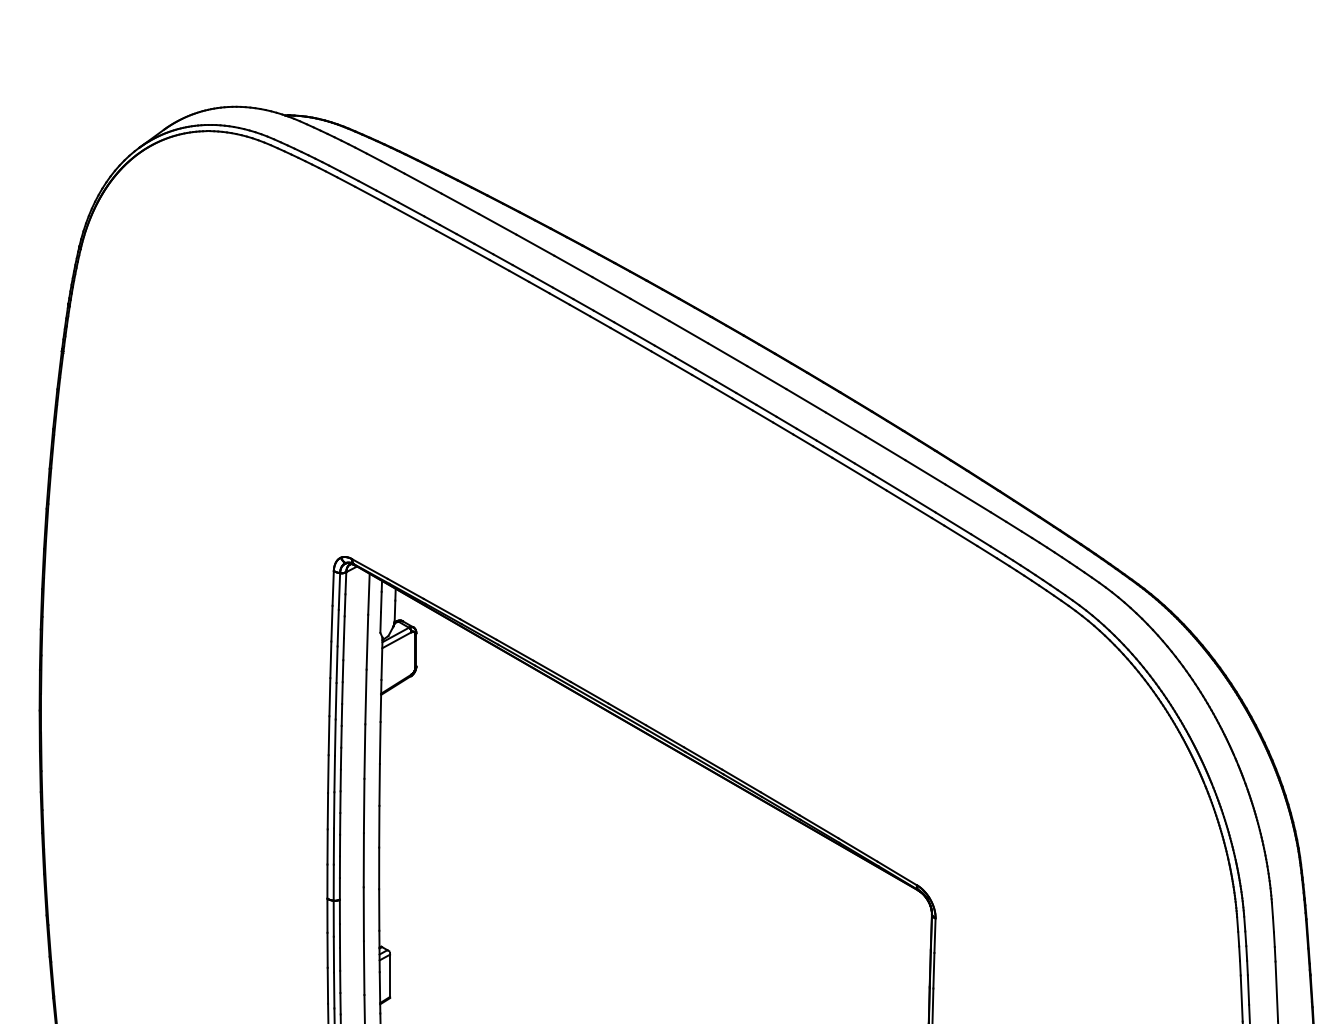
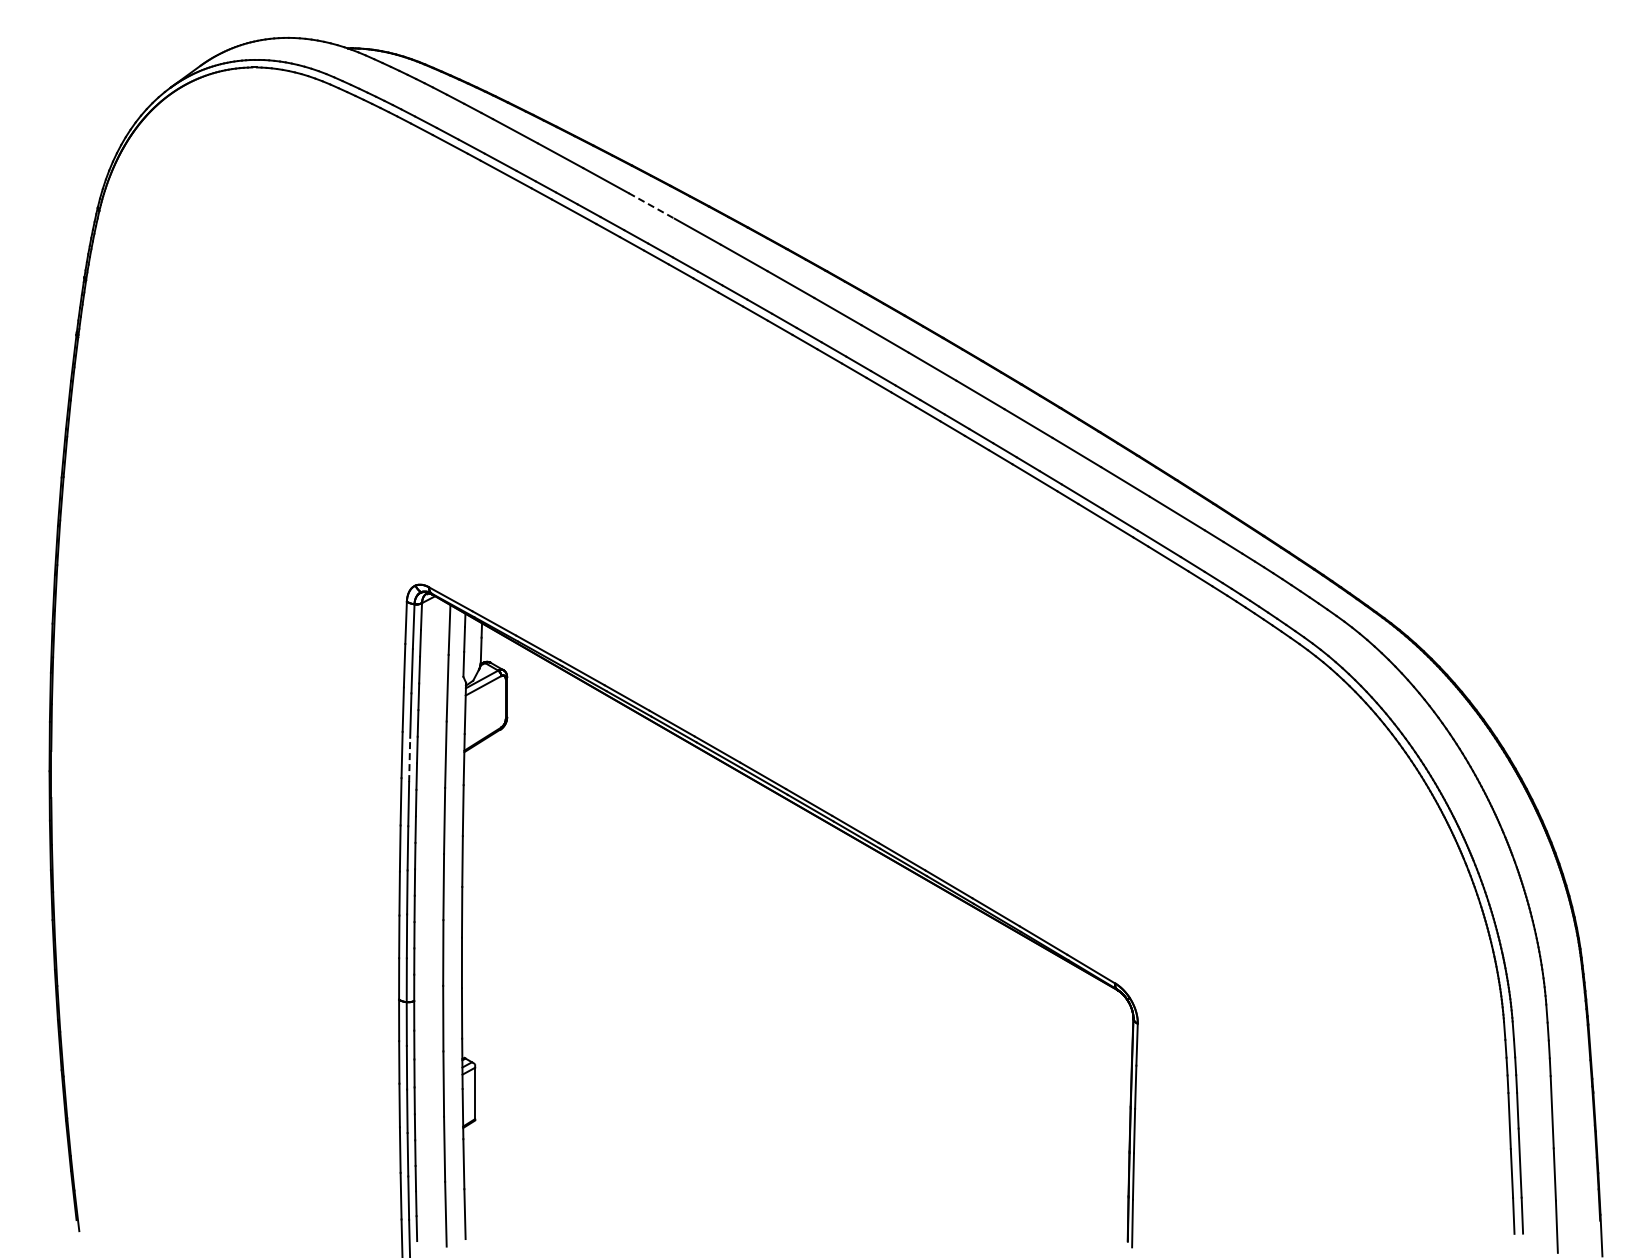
line: (536, 245) -> (652, 206), solid -> dashed
line: (335, 700) -> (409, 759), solid -> dashed

